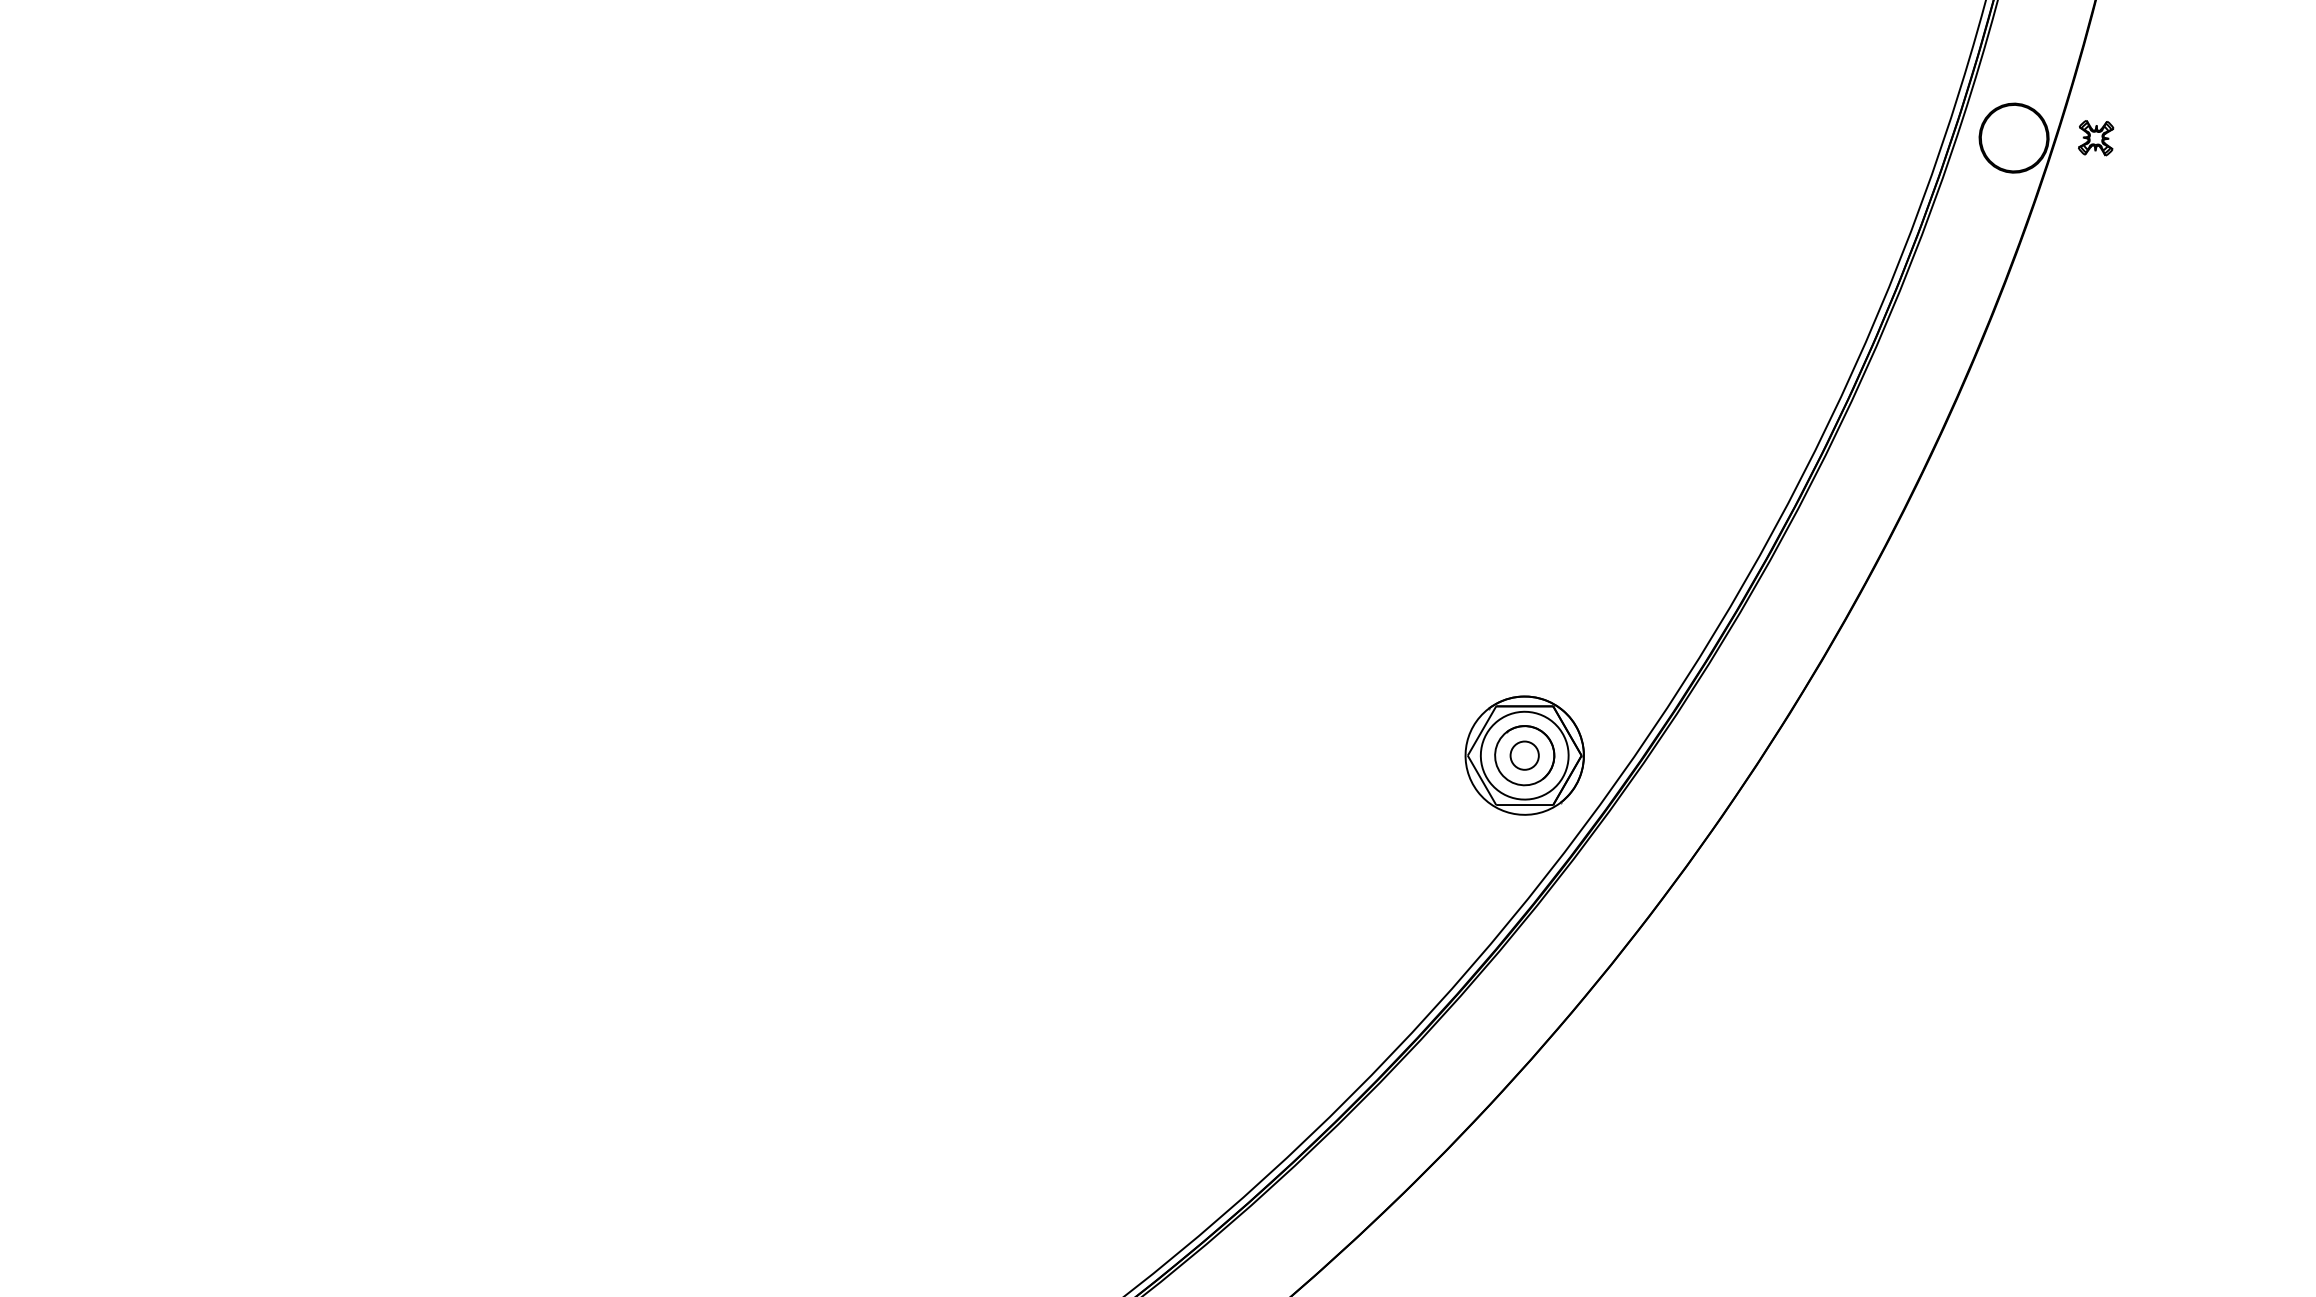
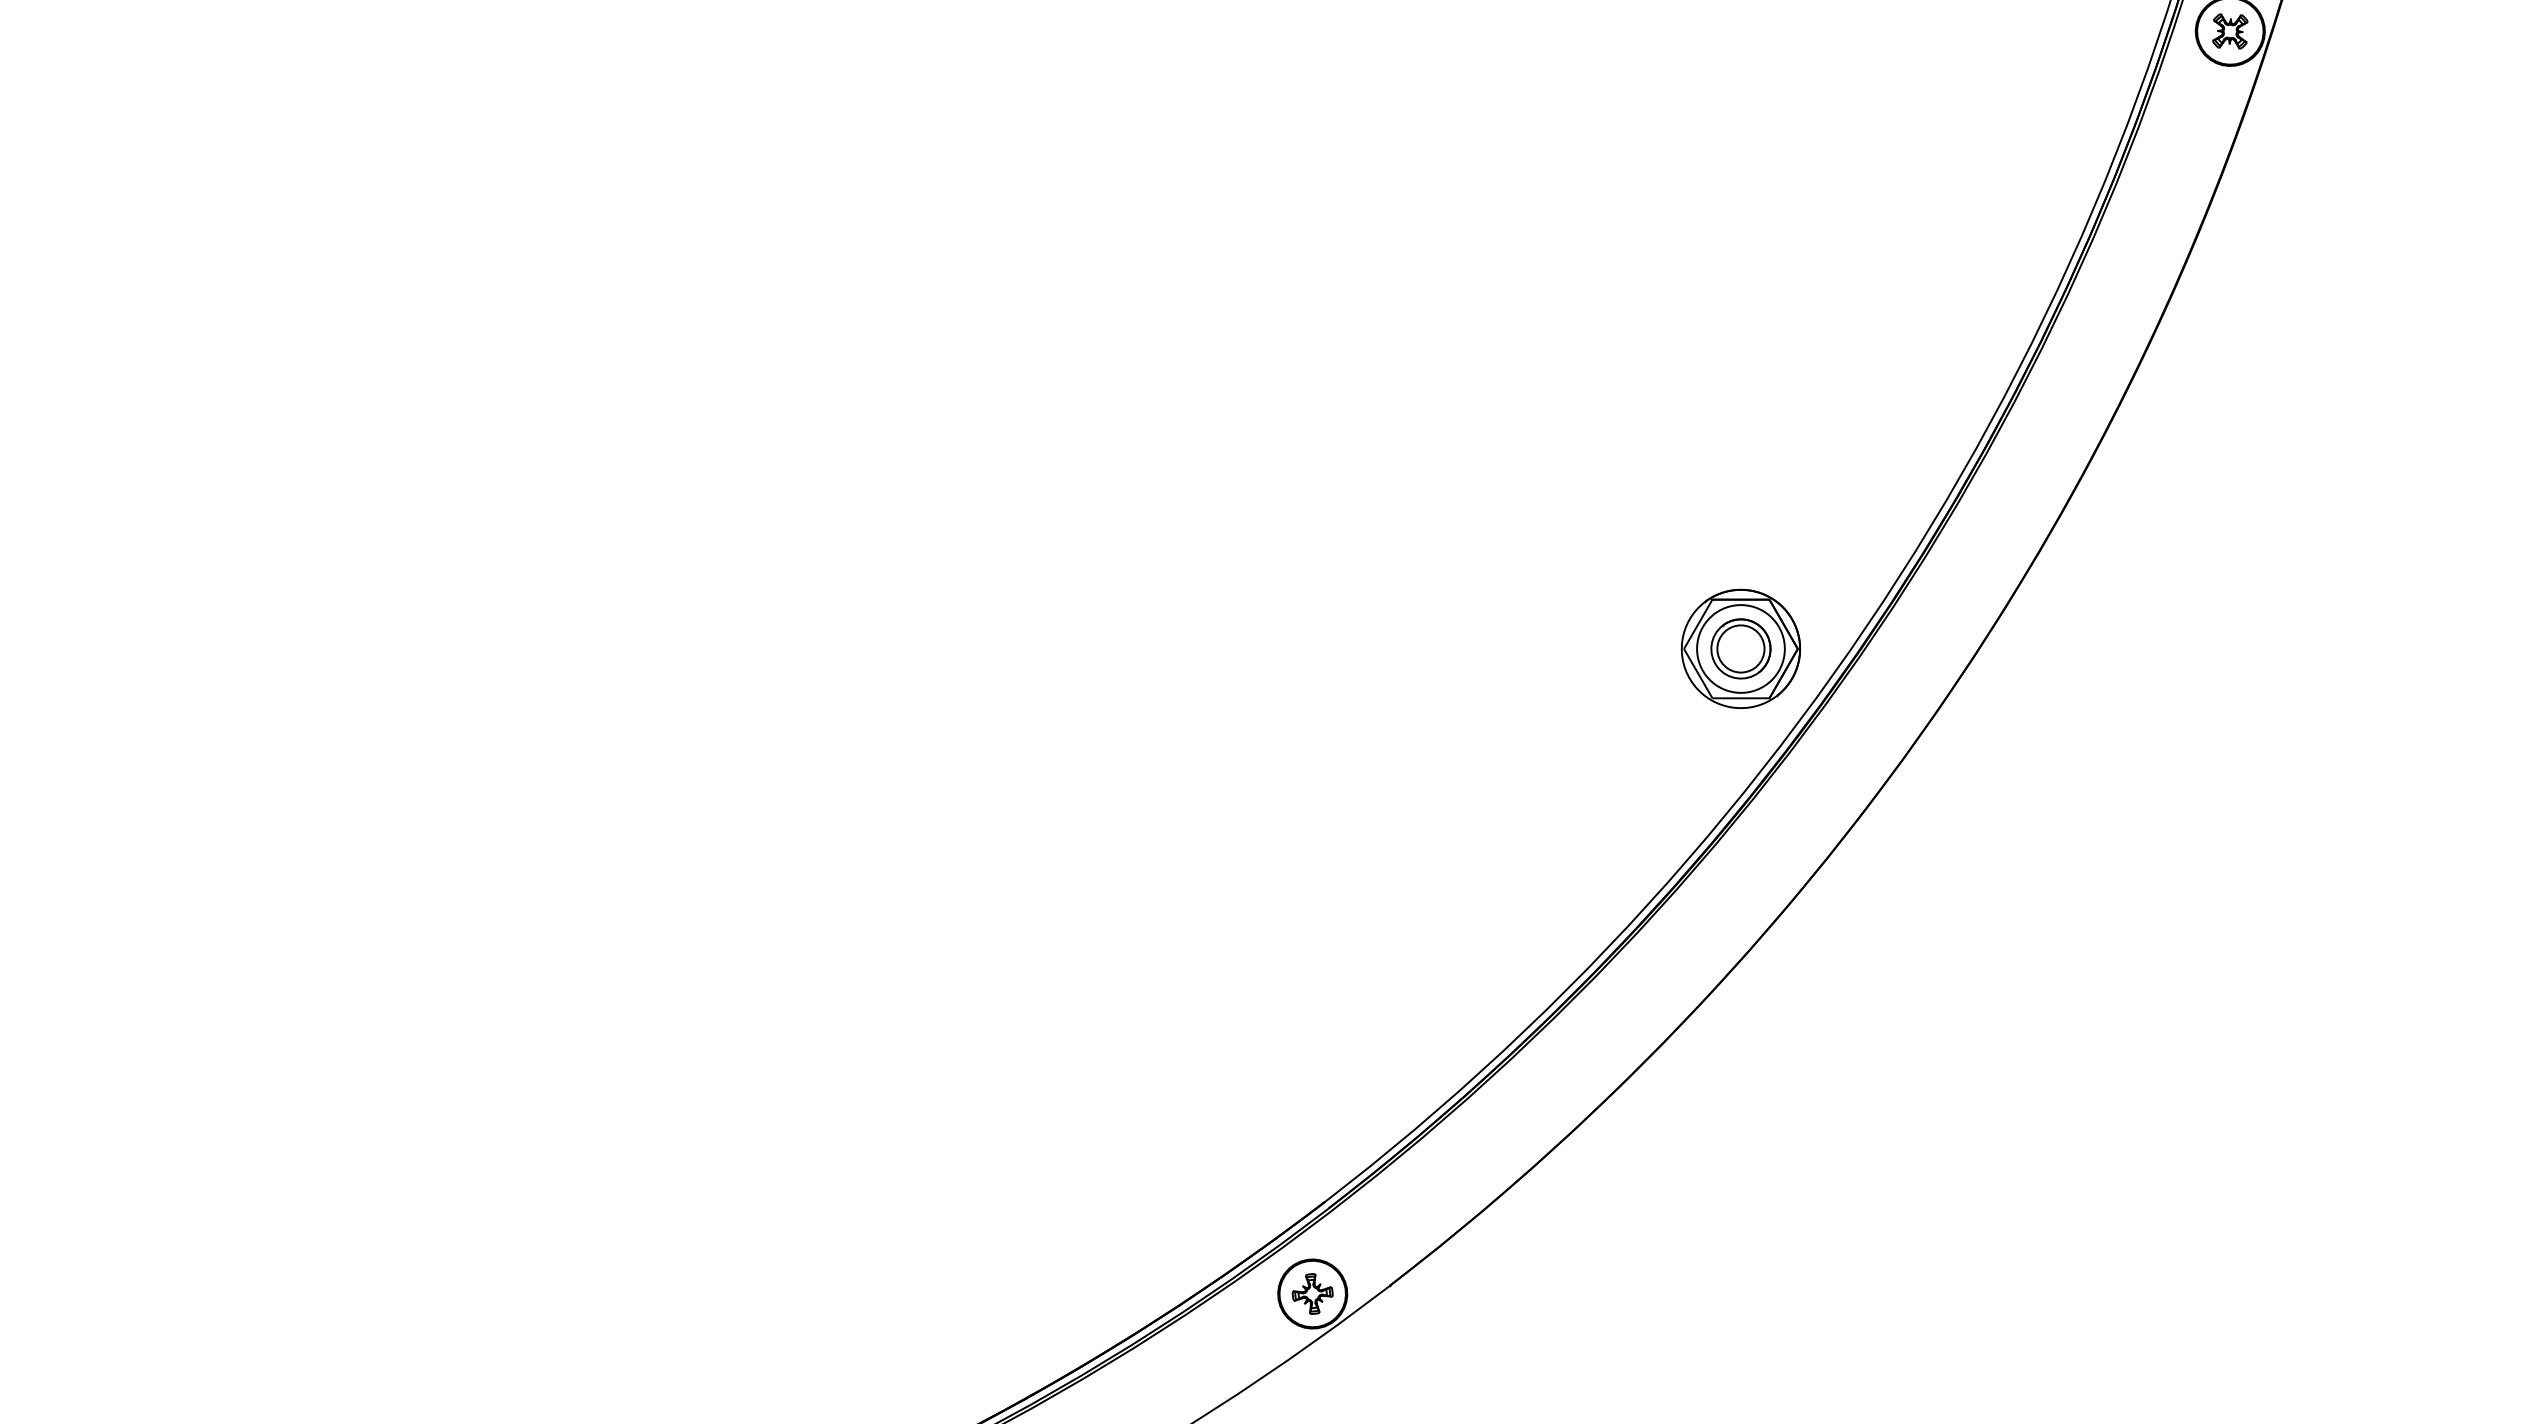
part: (2096, 138) -> (2230, 31), moved
circle: (1524, 755) -> (1740, 648), size x1.67

